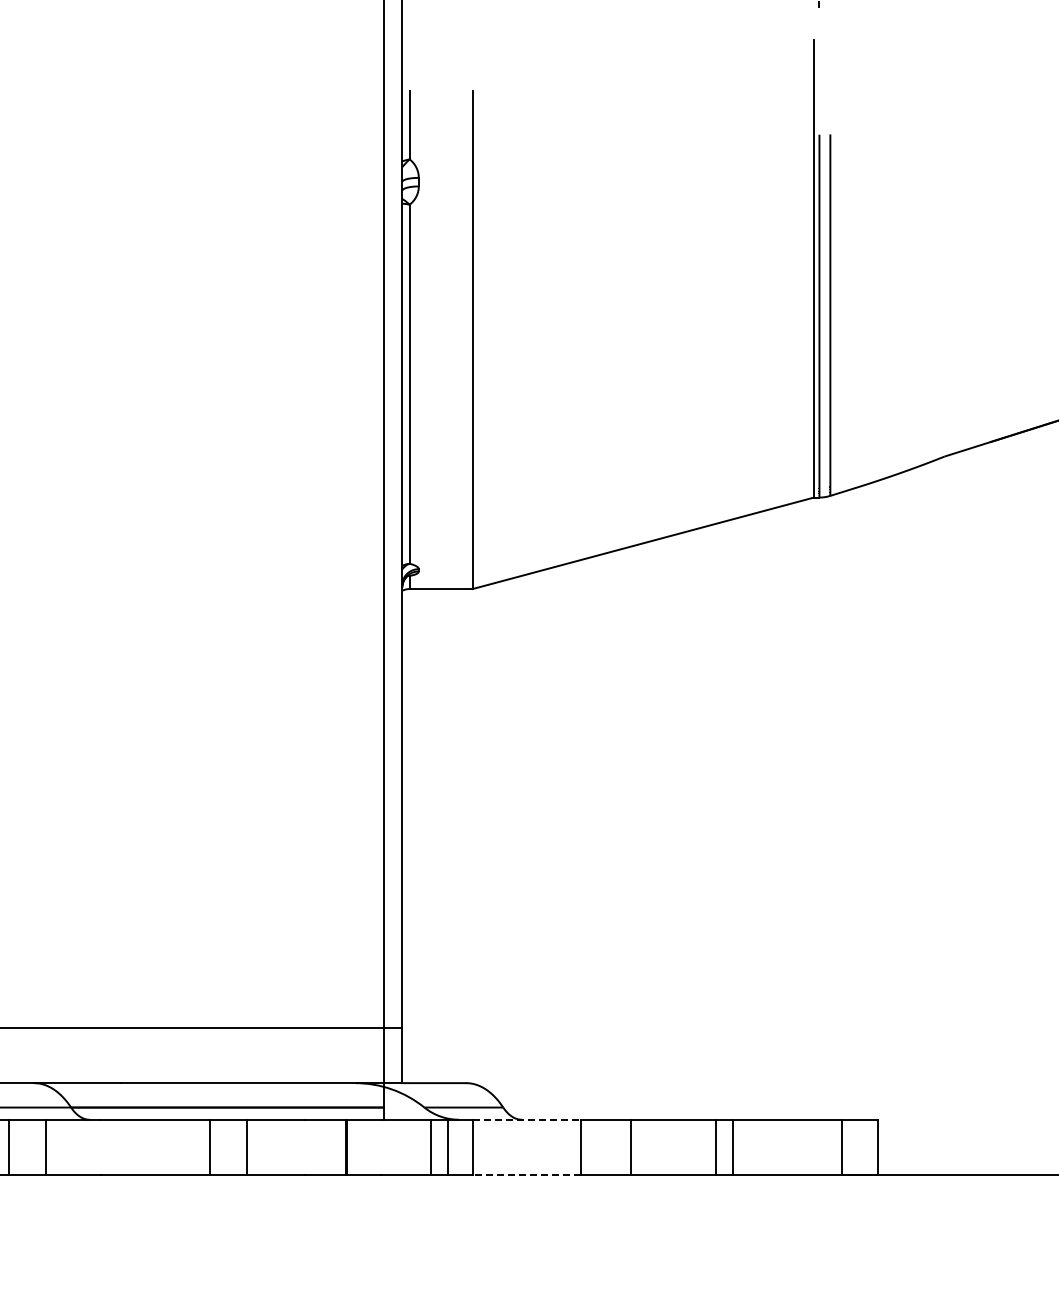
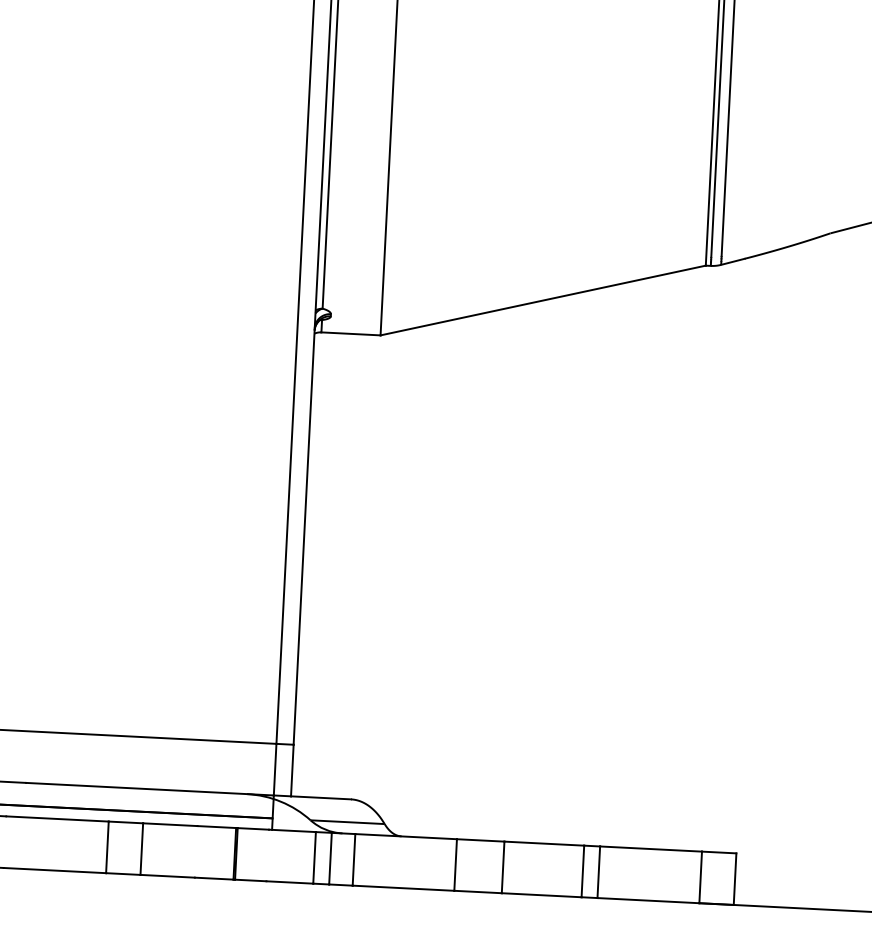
line: (527, 1119) -> (406, 836), dashed -> solid
line: (526, 1174) -> (403, 888), dashed -> solid

